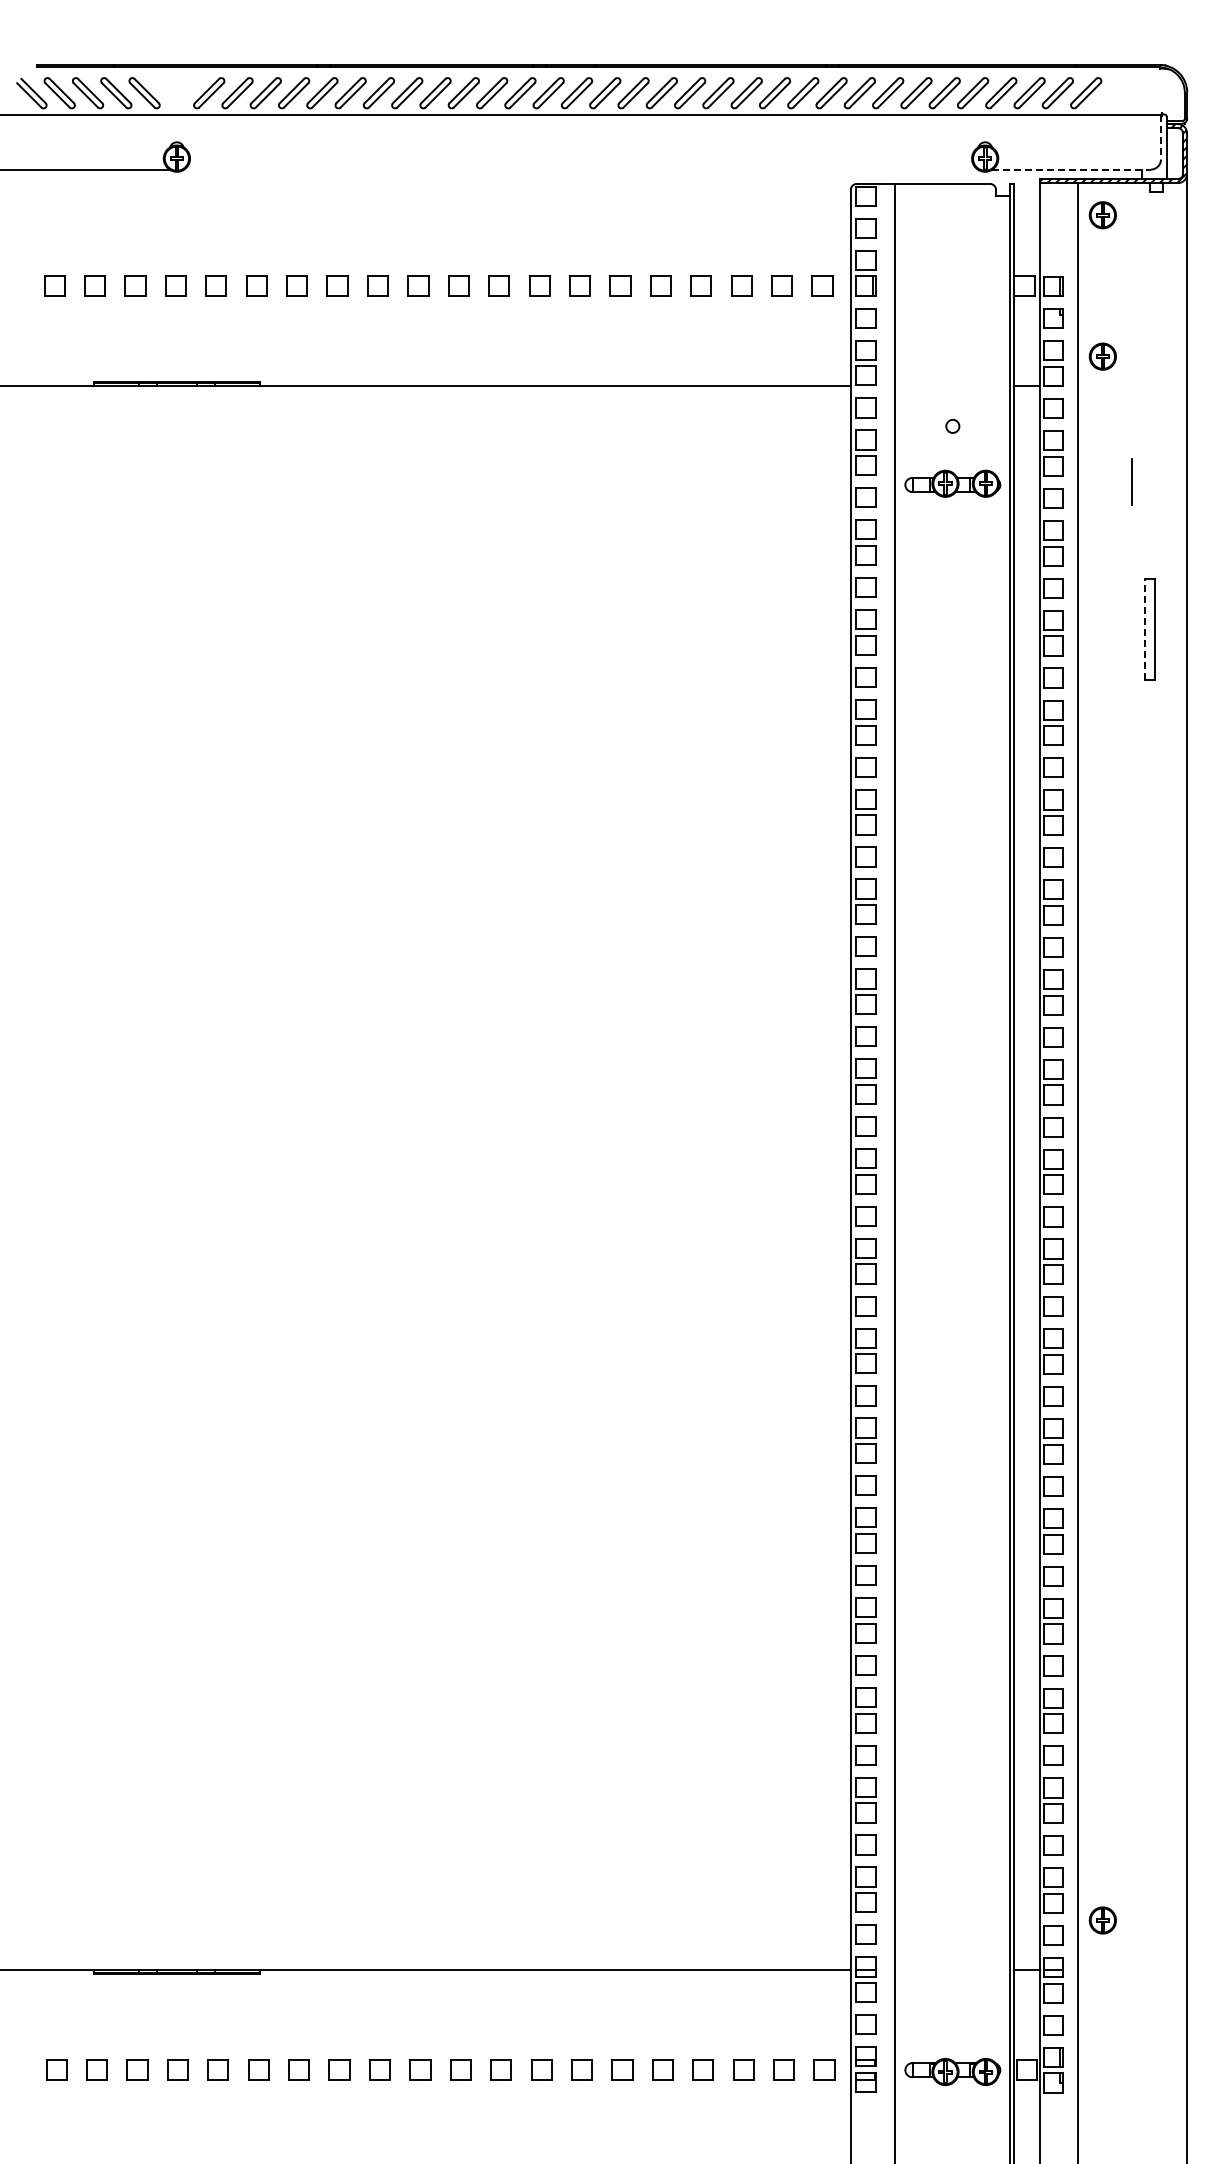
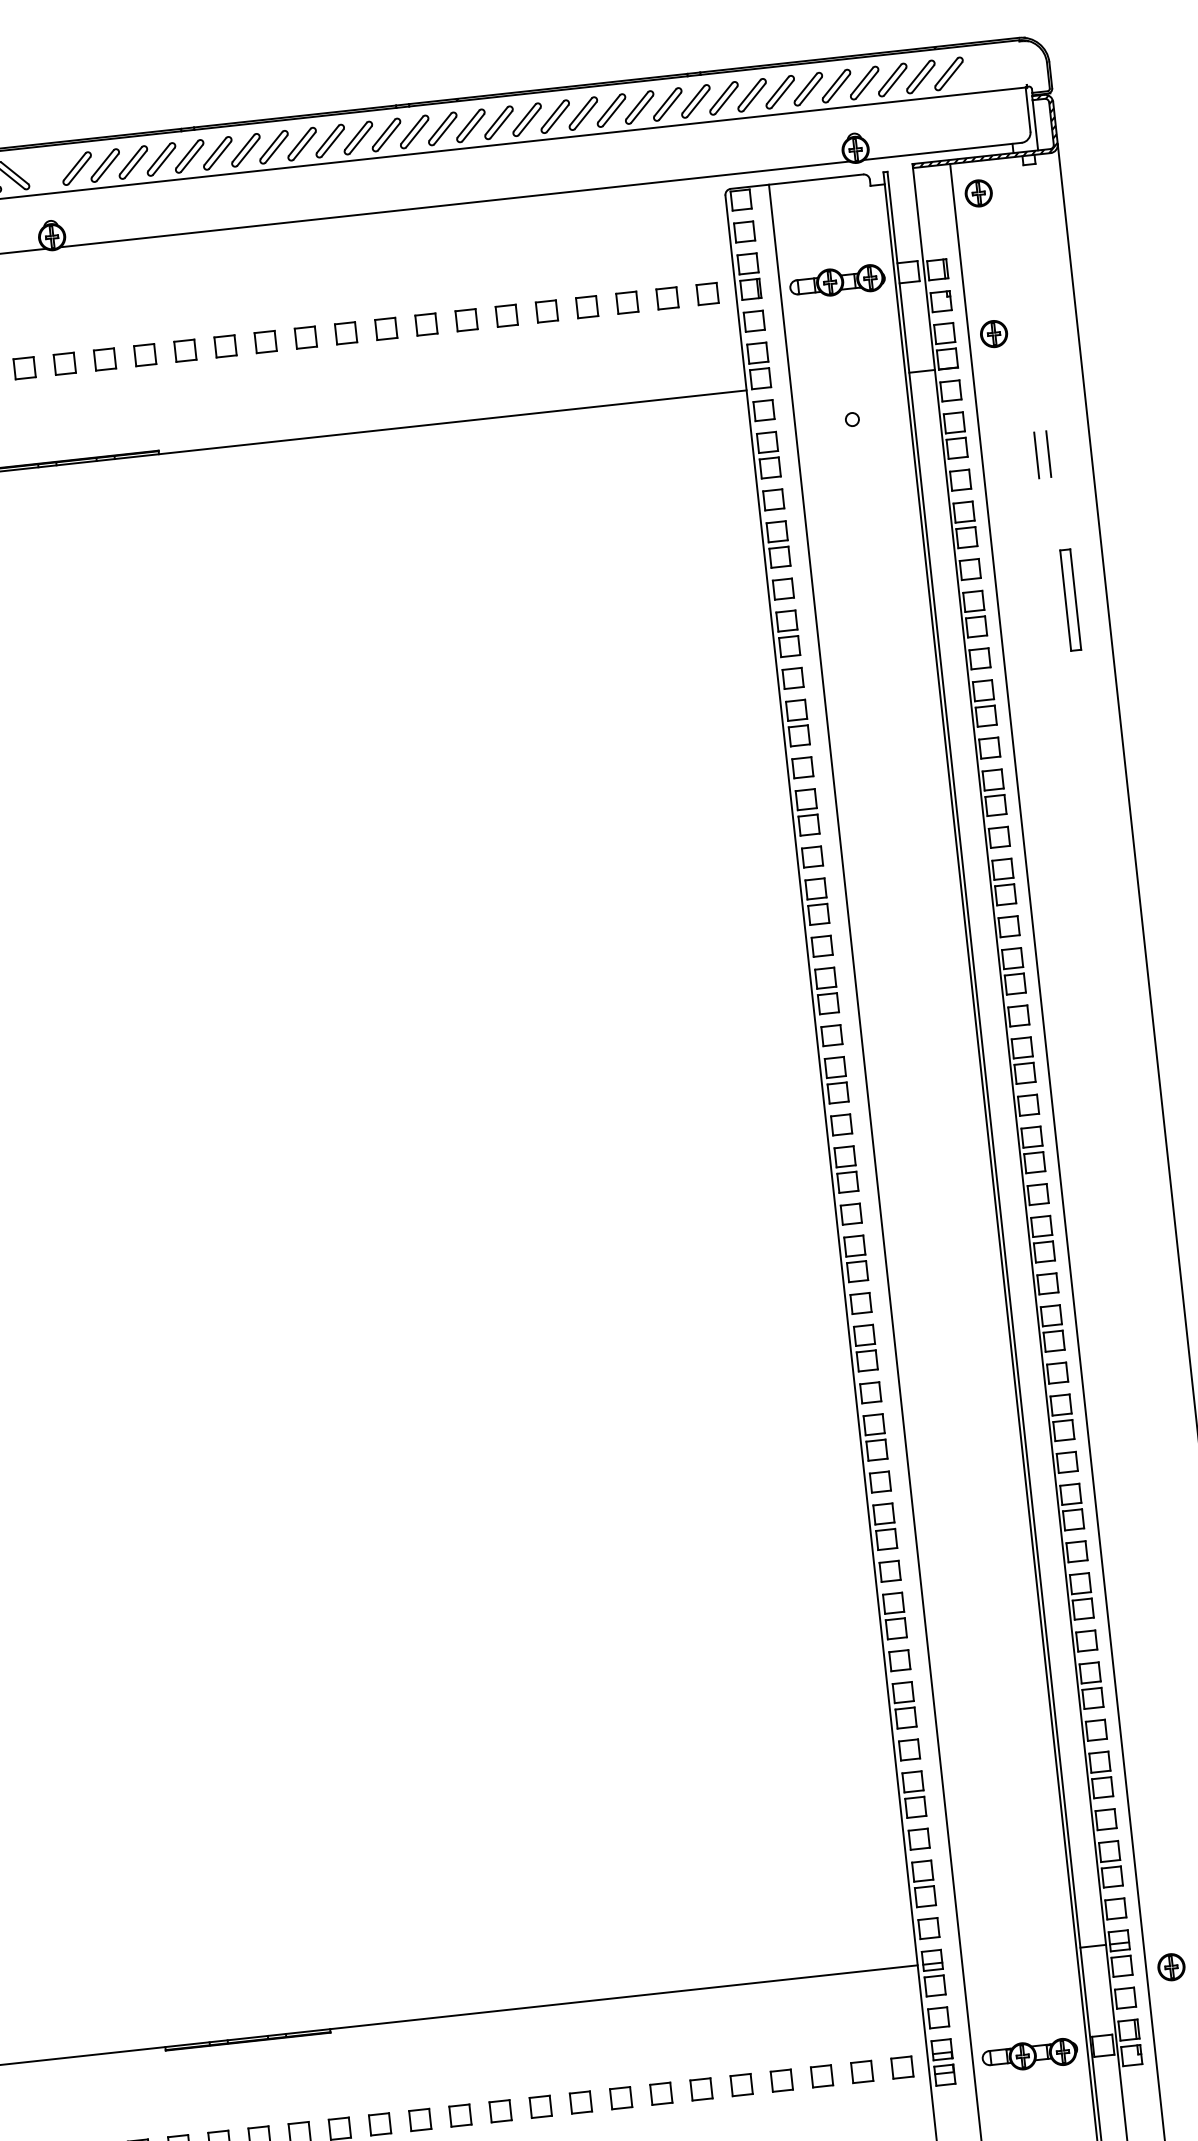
line: (1160, 137) -> (1027, 109), dashed -> solid
line: (580, 169) -> (454, 204), added
line: (1072, 169) -> (943, 151), dashed -> solid
line: (1143, 481) -> (1047, 453), added
part: (952, 483) -> (837, 281), moved
line: (1145, 629) -> (1065, 600), dashed -> solid
part: (1102, 1920) -> (1171, 1967), moved

